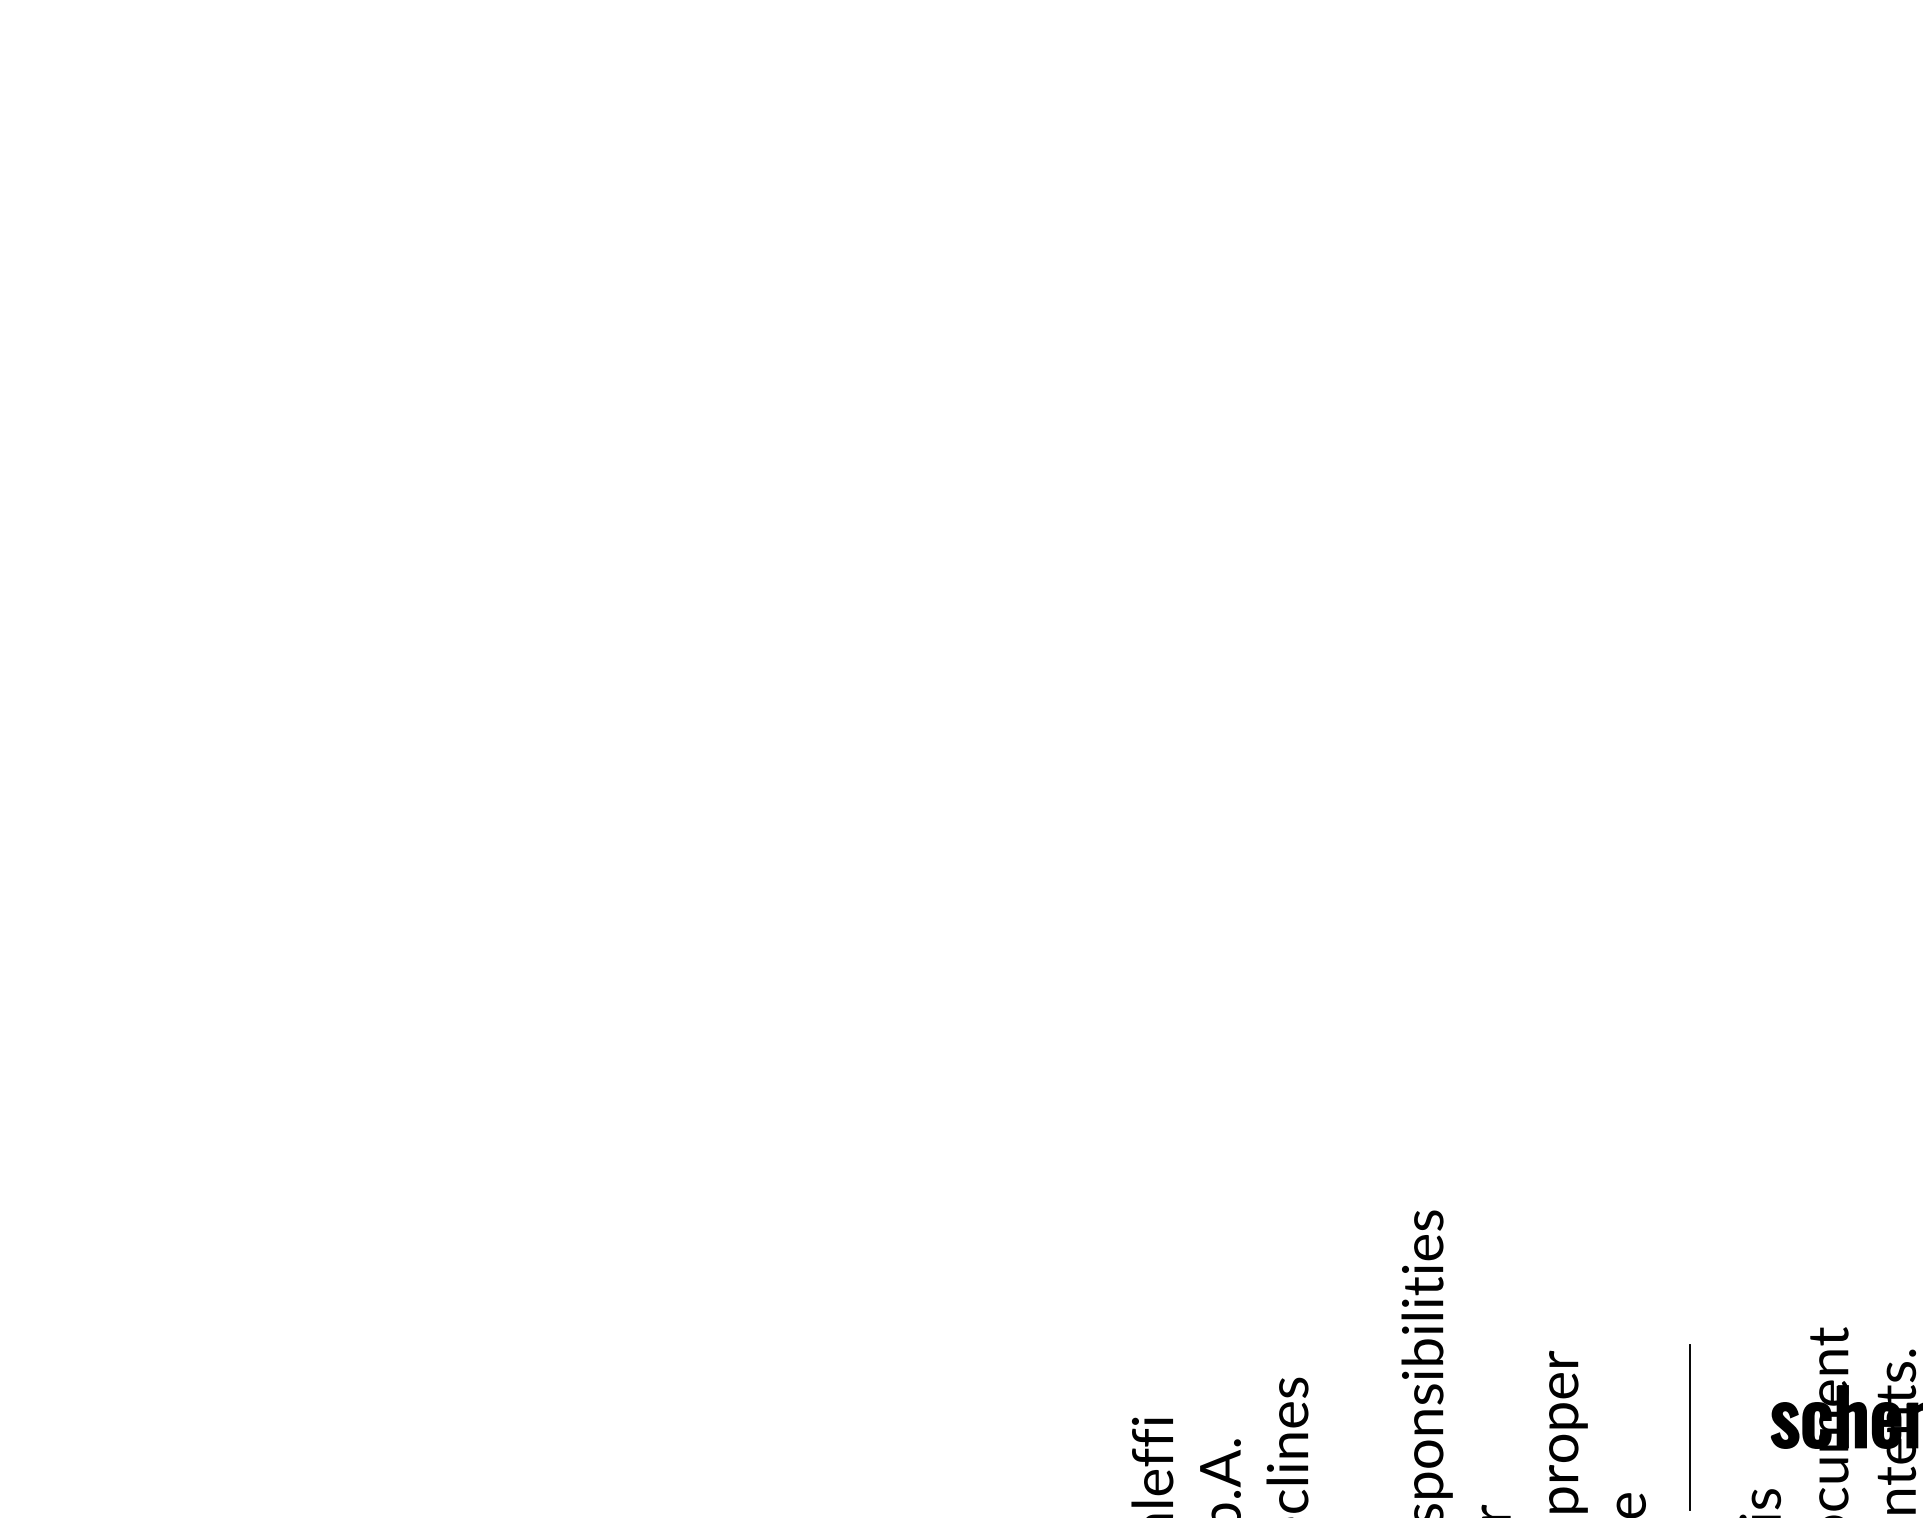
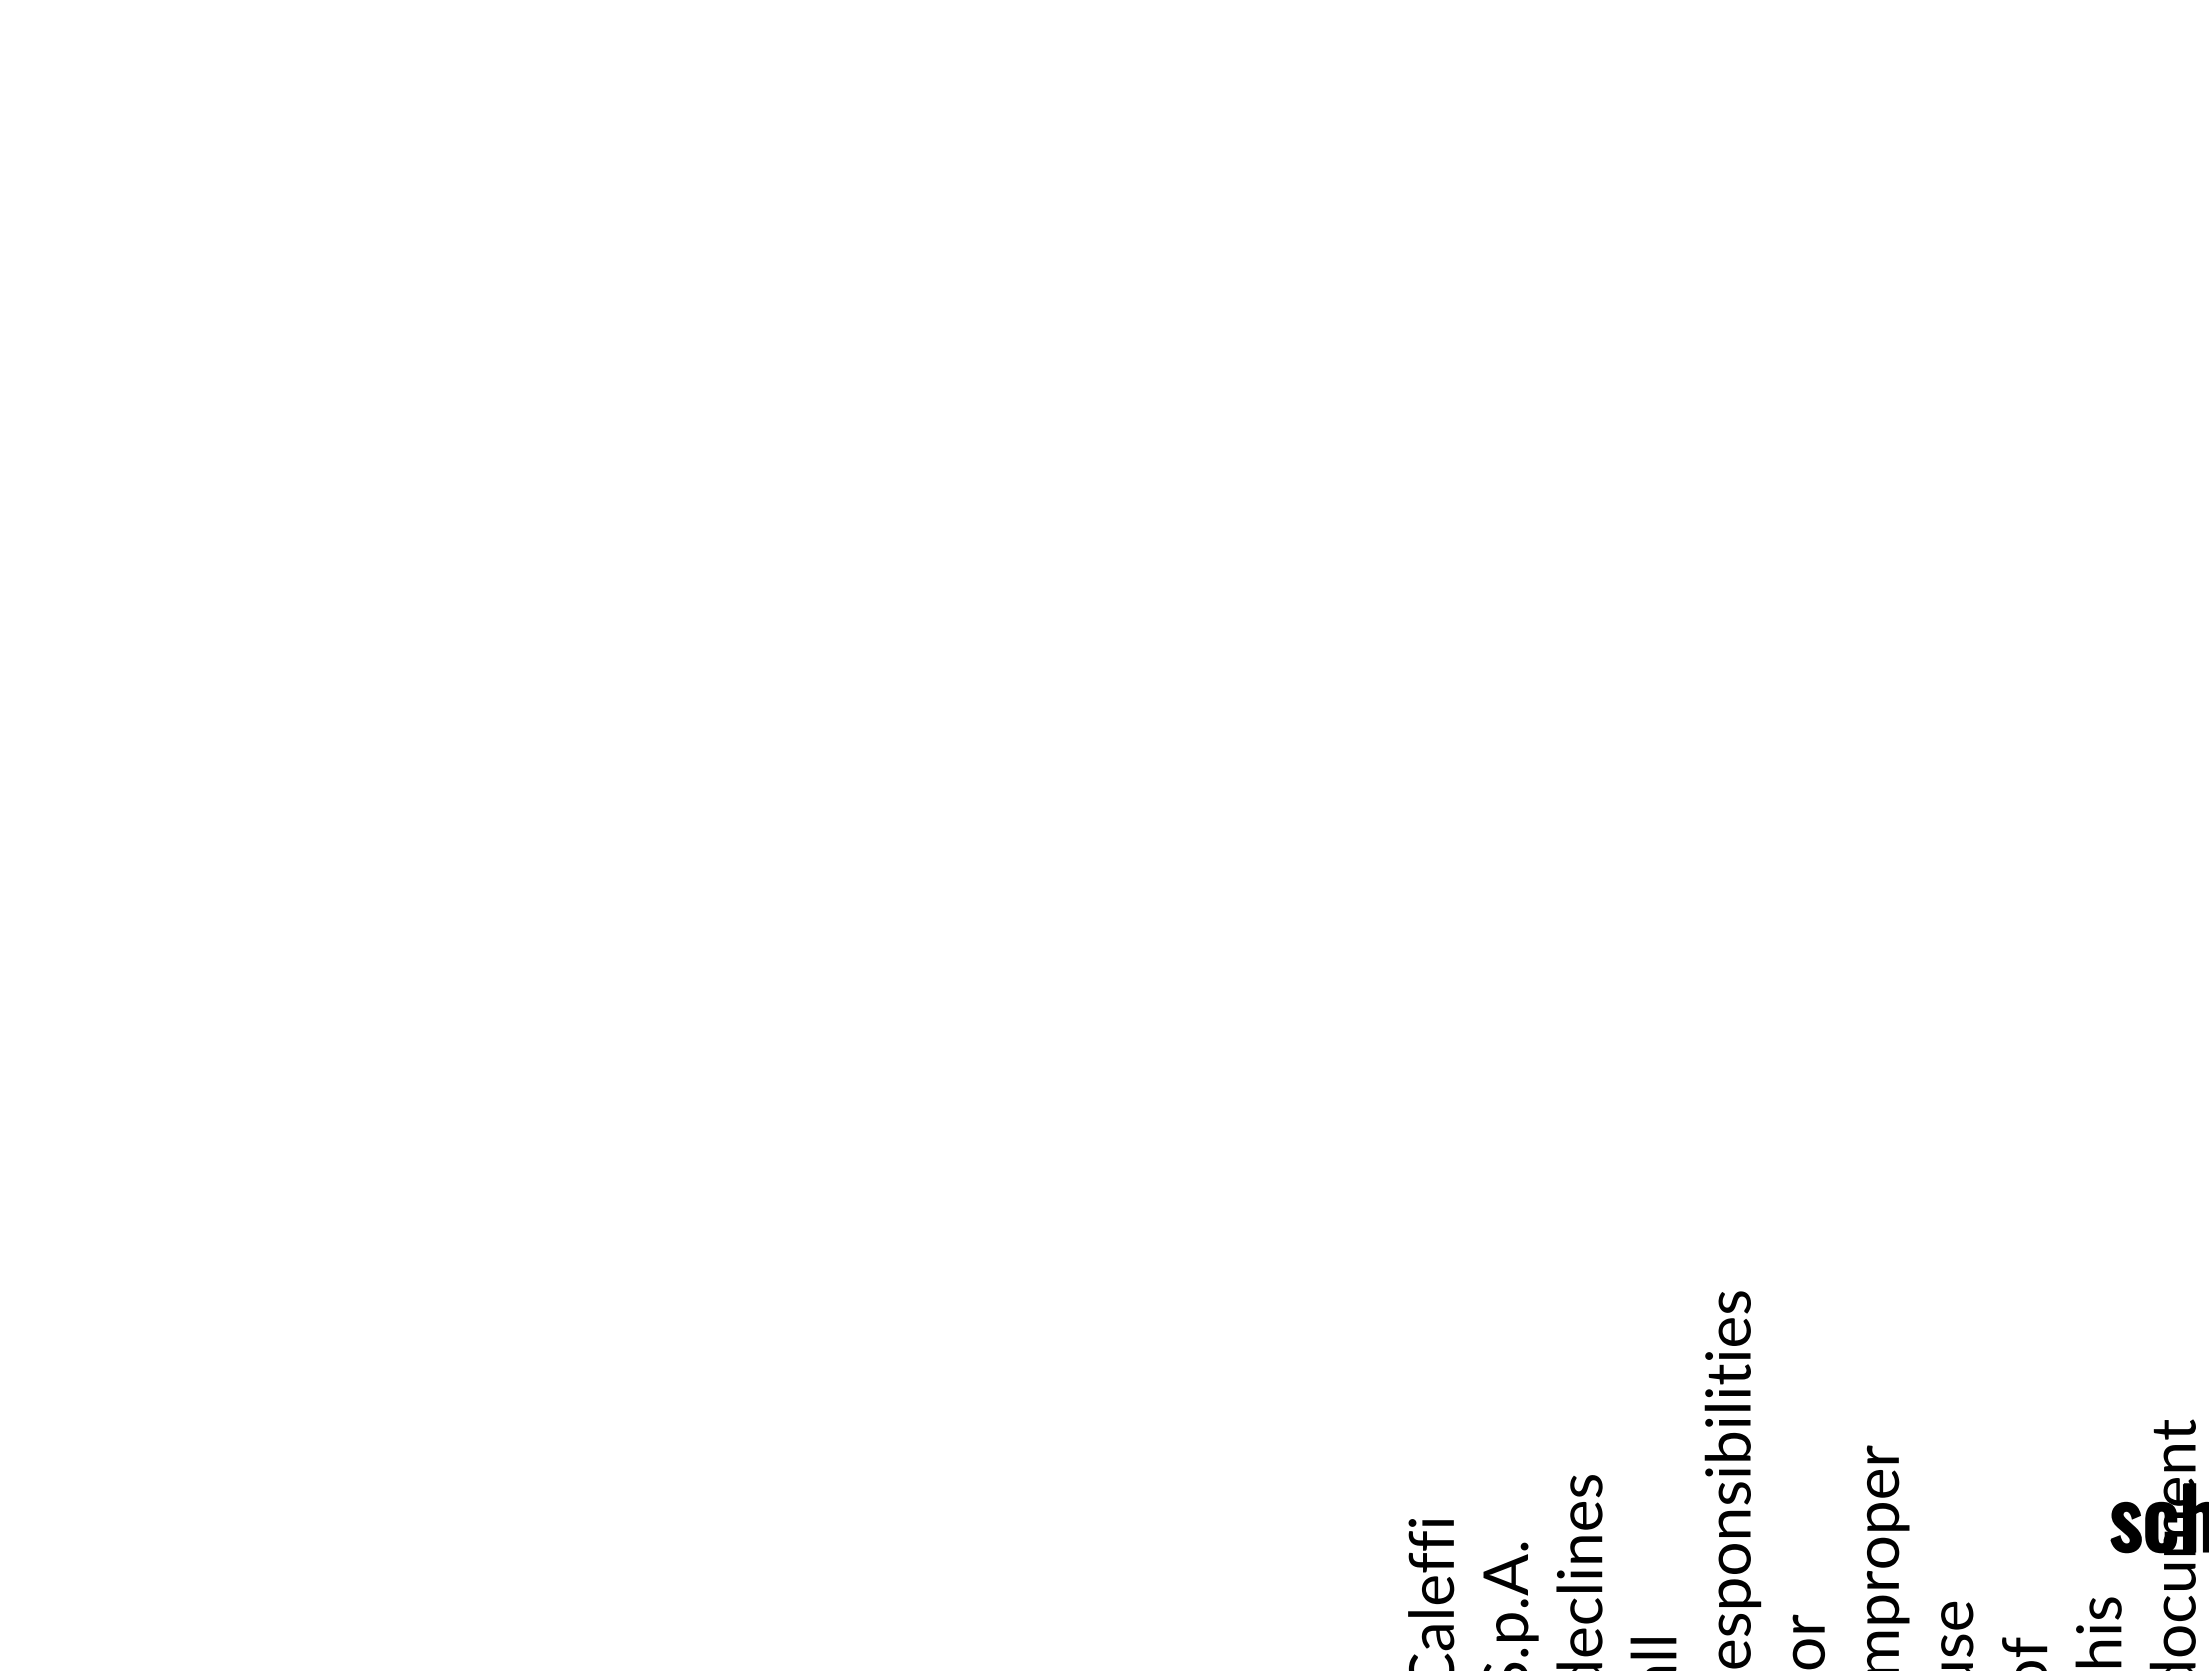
line: (1689, 1427) -> (2021, 1529), removed

